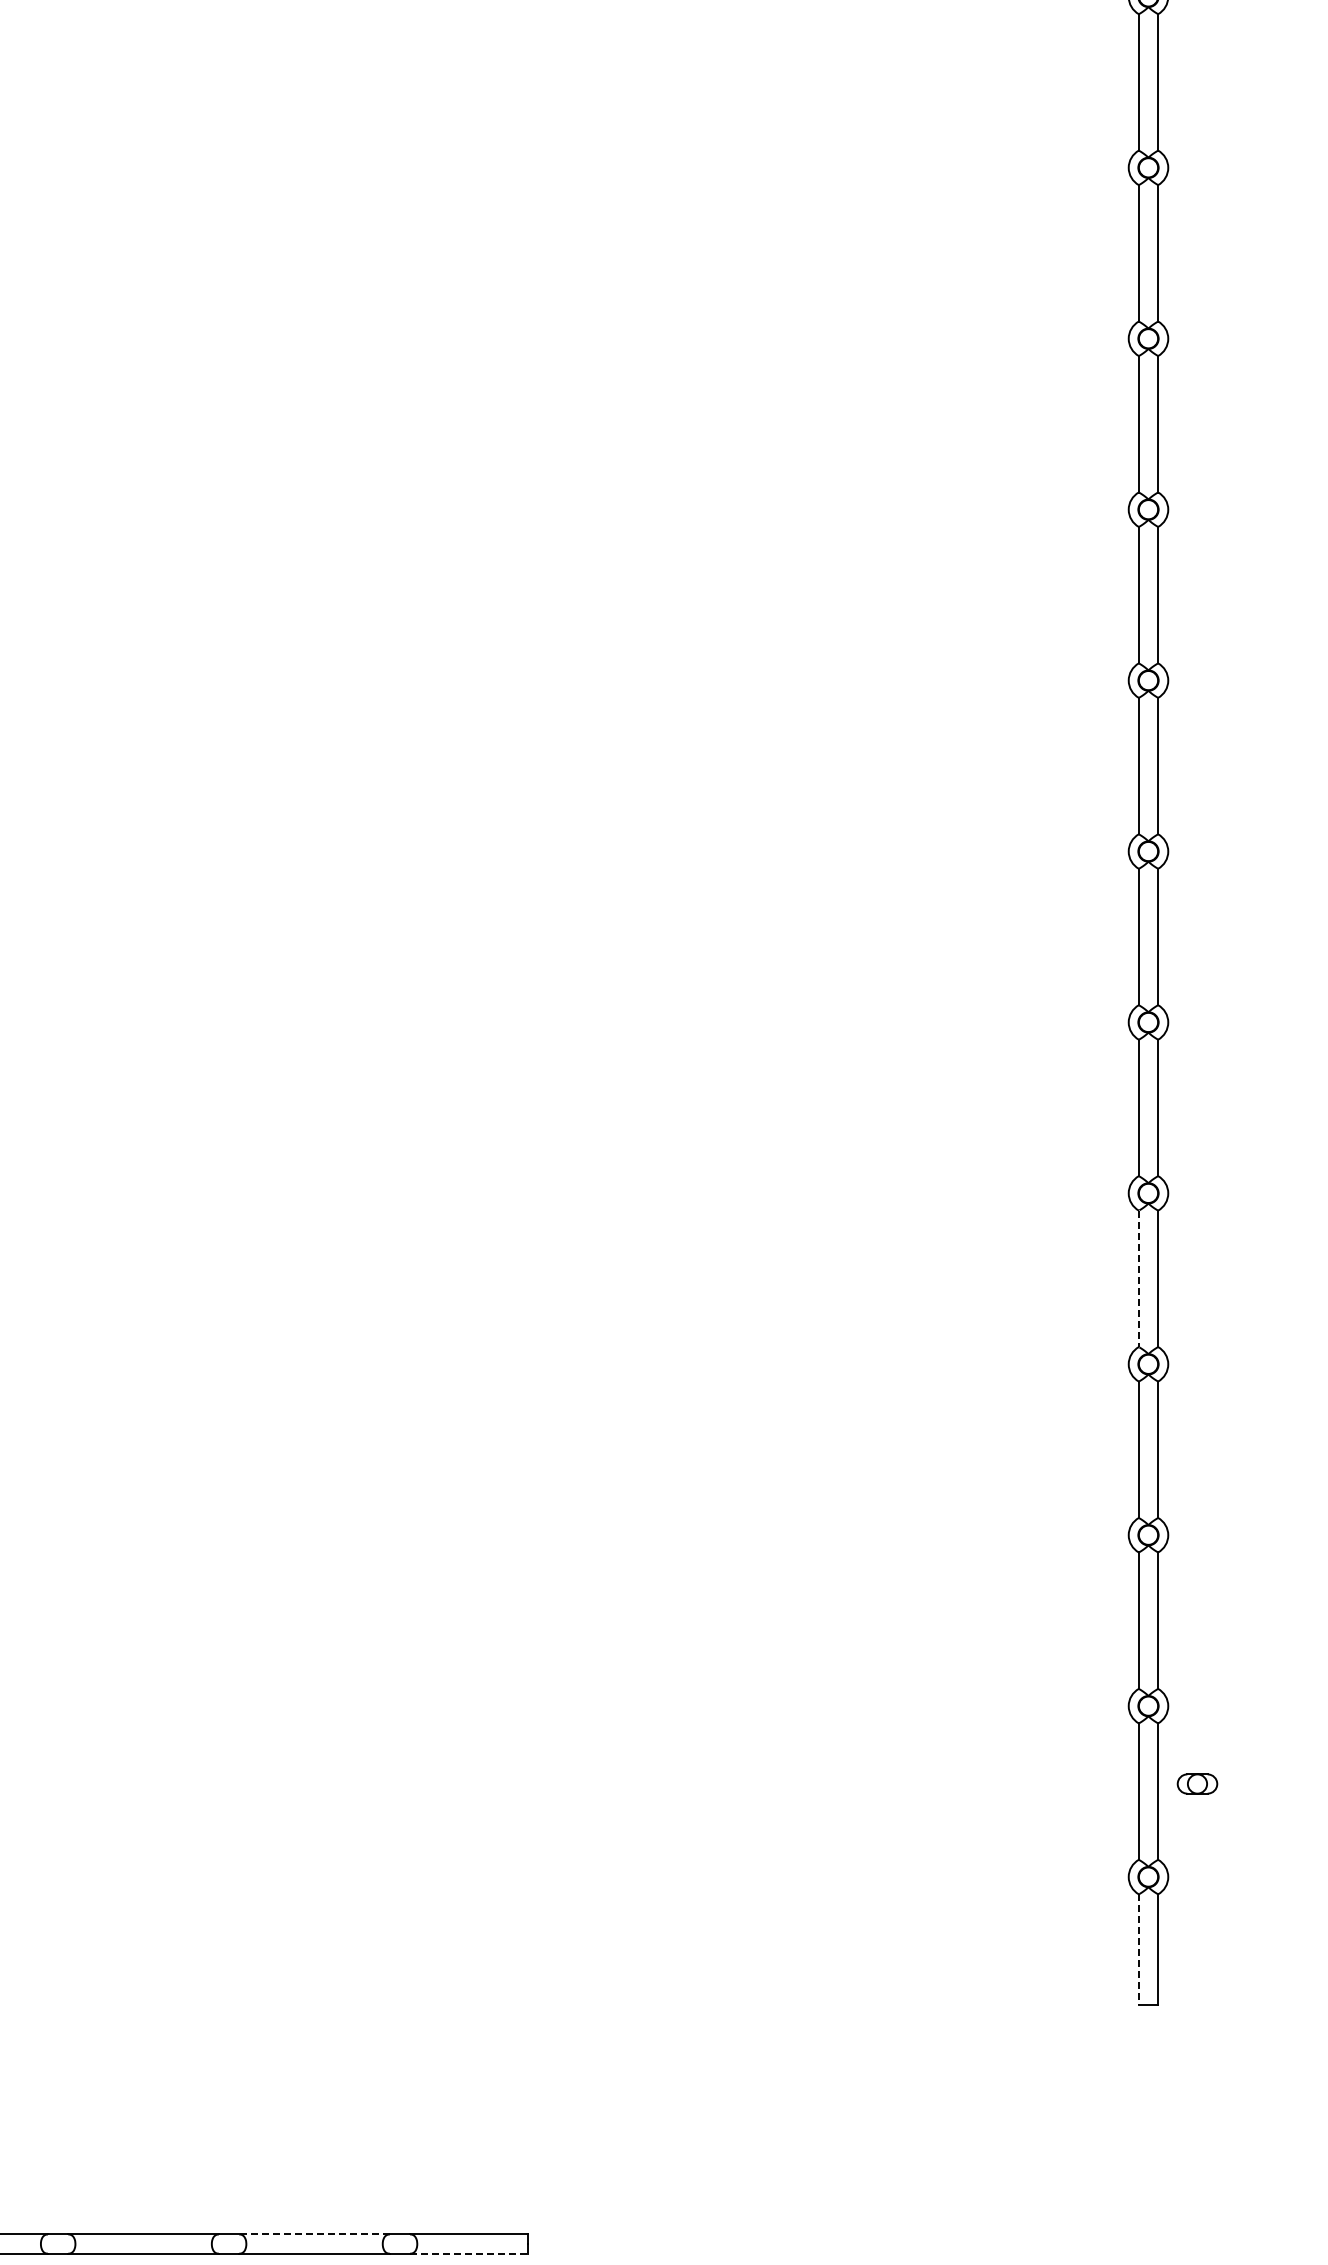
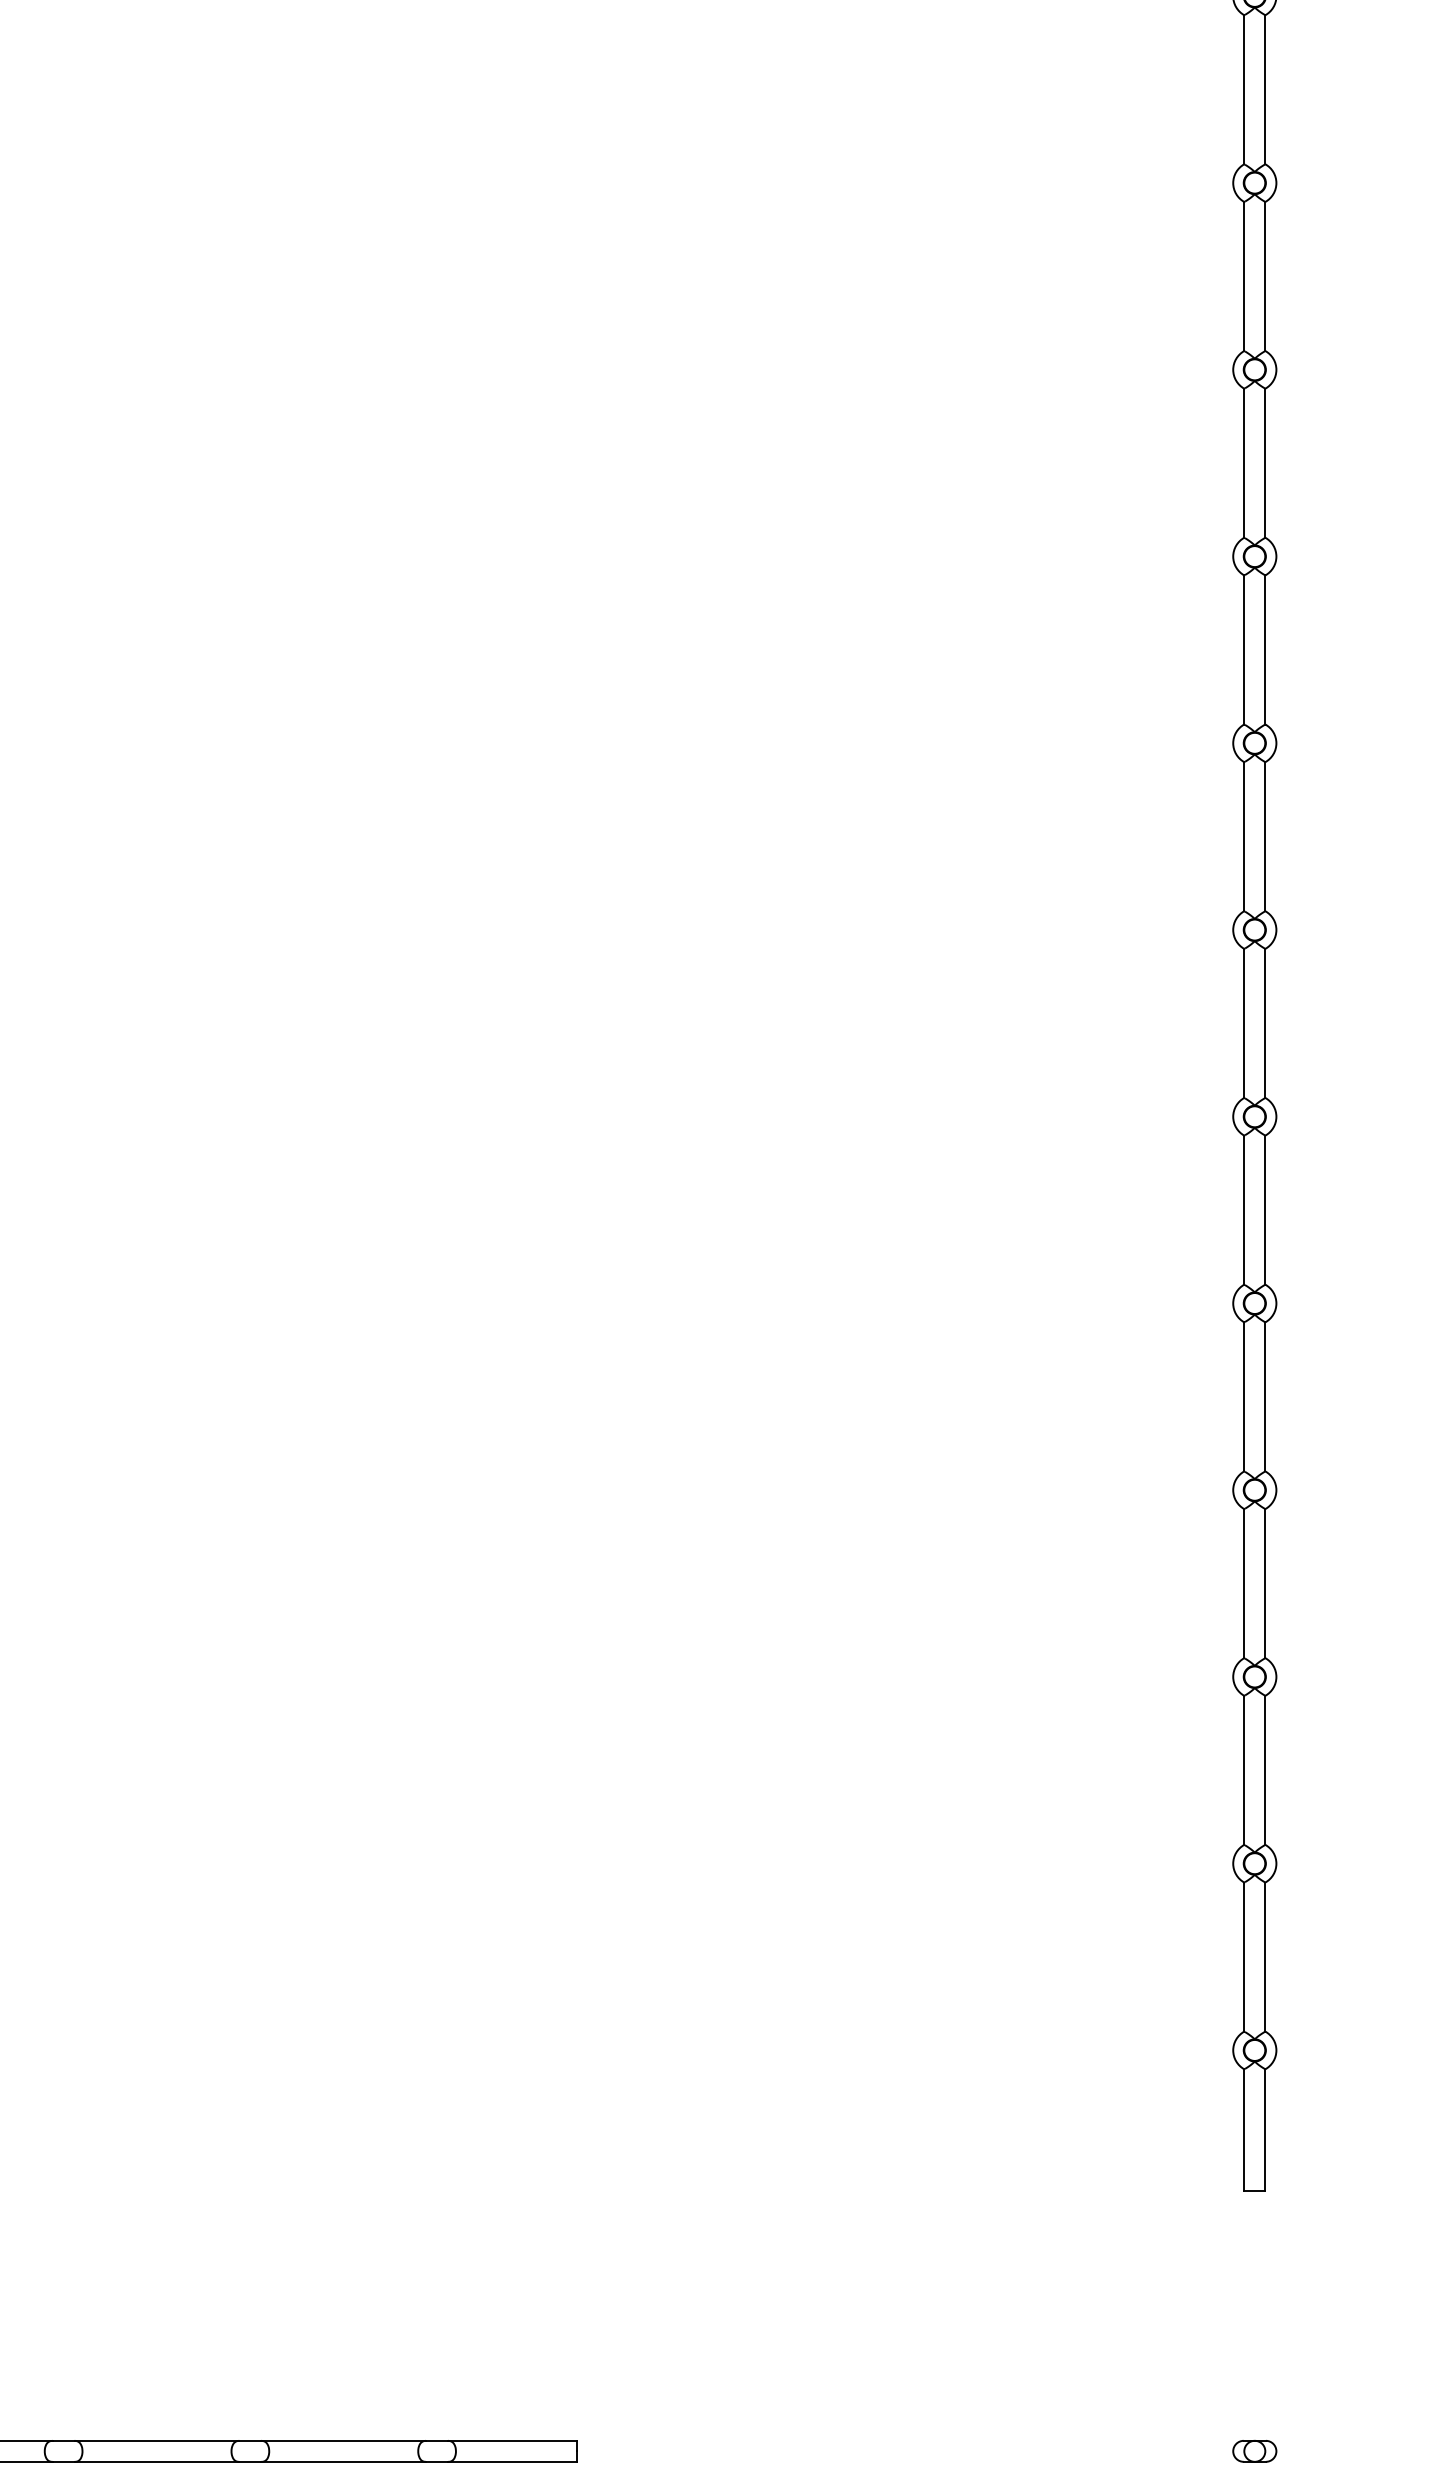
line: (1138, 1279) -> (1243, 1397), dashed -> solid
part: (1197, 1783) -> (1254, 2450), moved
line: (1138, 1950) -> (1243, 2130), dashed -> solid
line: (314, 2234) -> (343, 2440), dashed -> solid
line: (469, 2253) -> (513, 2461), dashed -> solid

